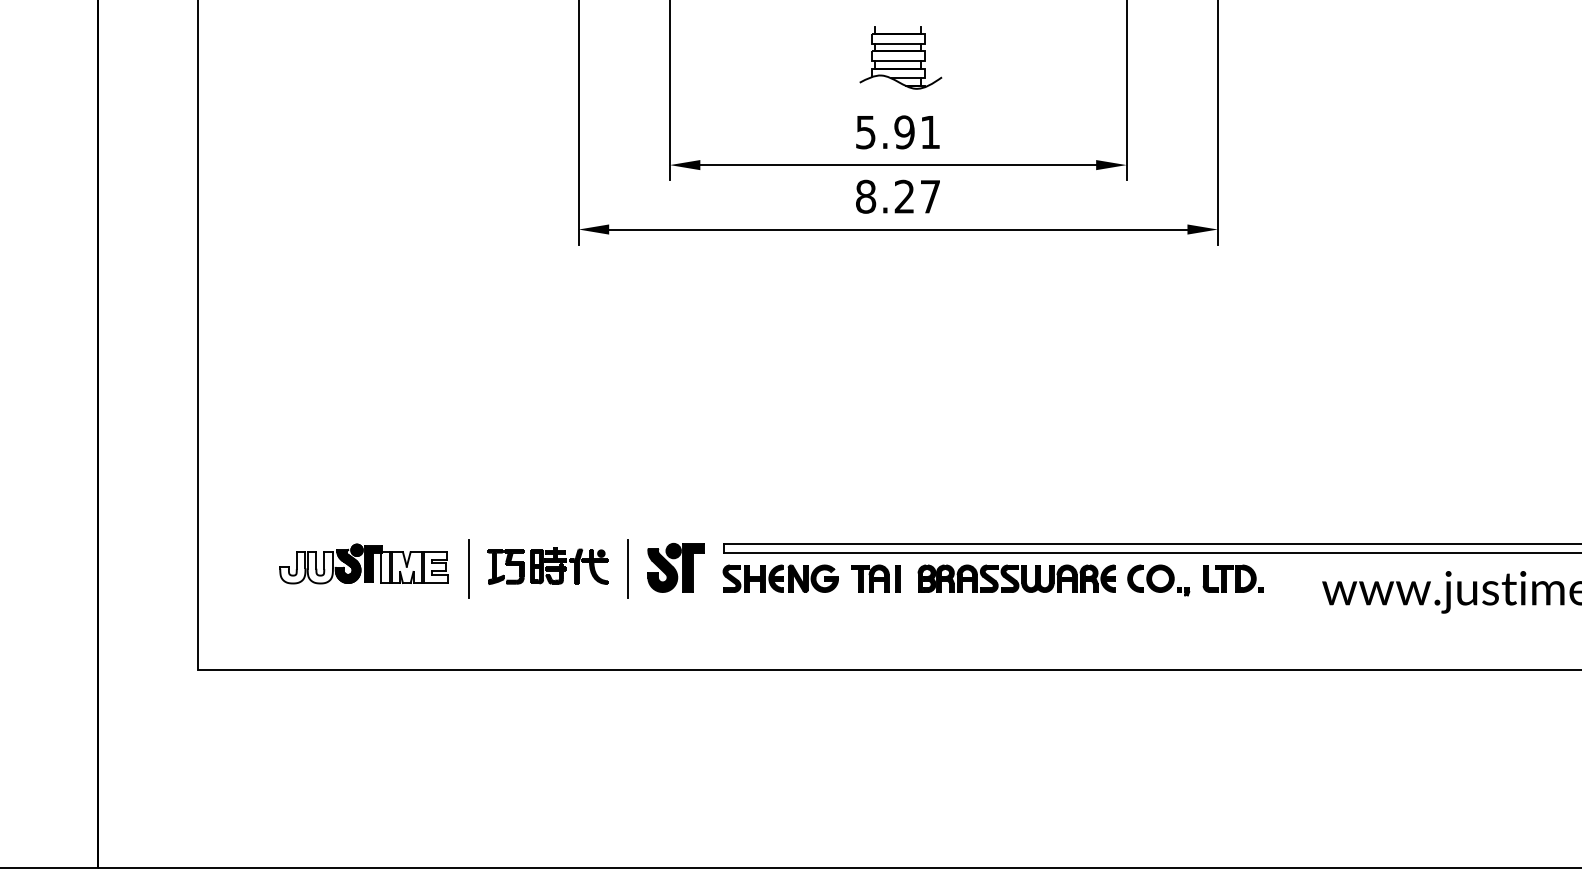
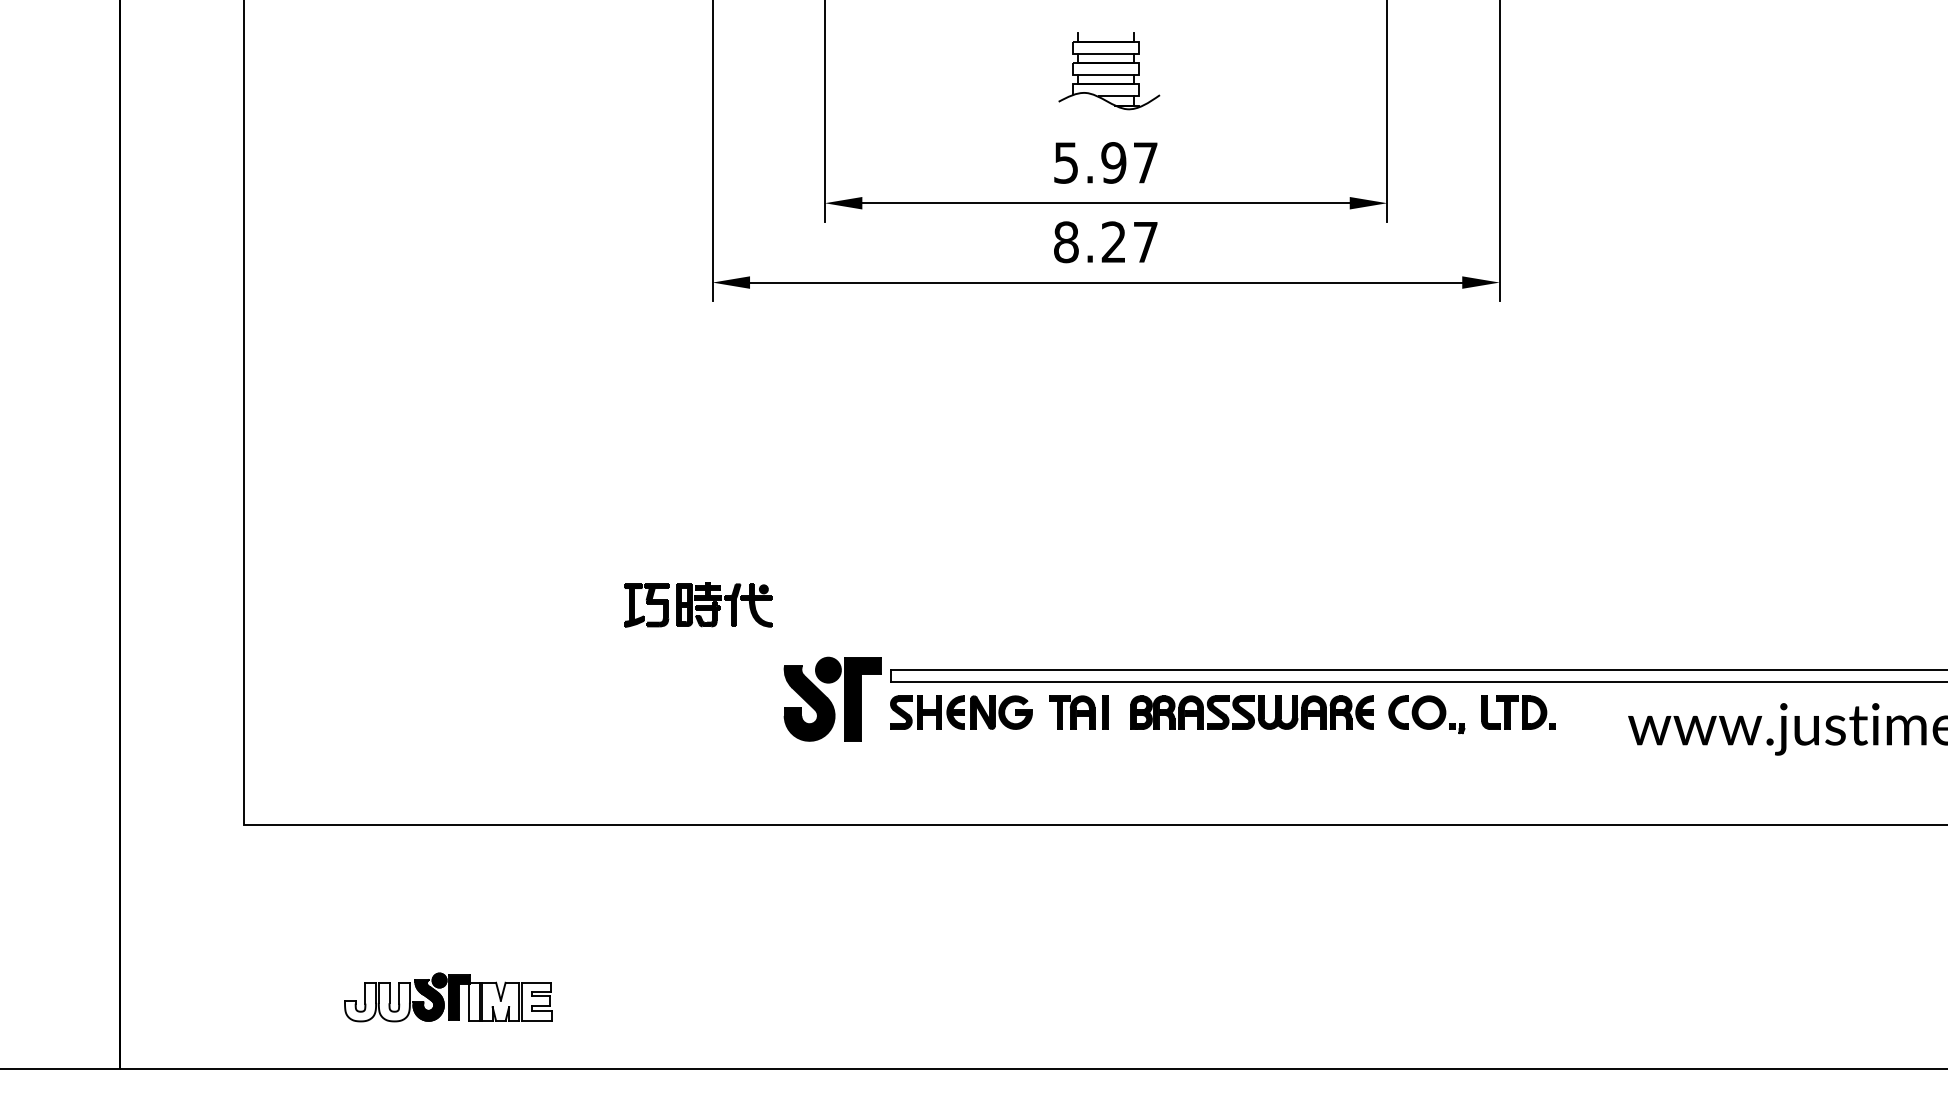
text: (930, 132) -> (1145, 163), 5.91 -> 5.97
part: (363, 563) -> (447, 996), moved
part: (547, 565) -> (697, 603), moved
part: (675, 567) -> (831, 698), size x1.4
line: (469, 569) -> (578, 701), removed
line: (628, 569) -> (773, 701), removed

